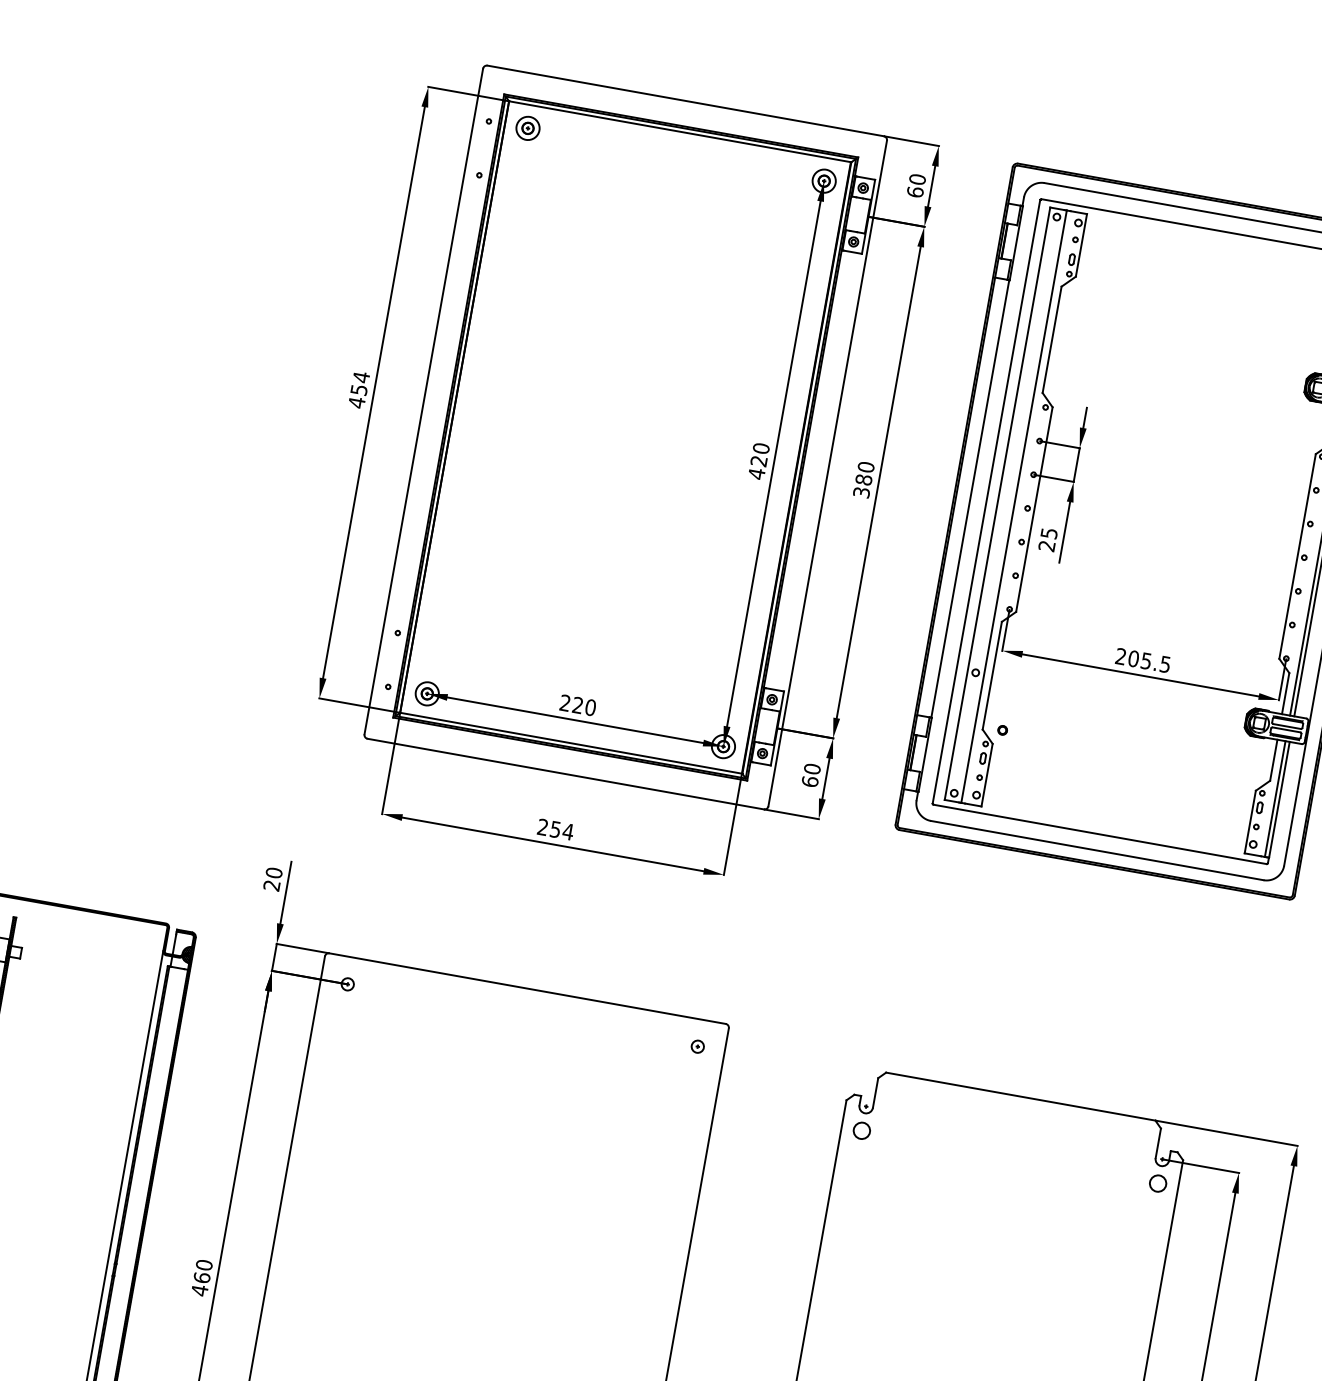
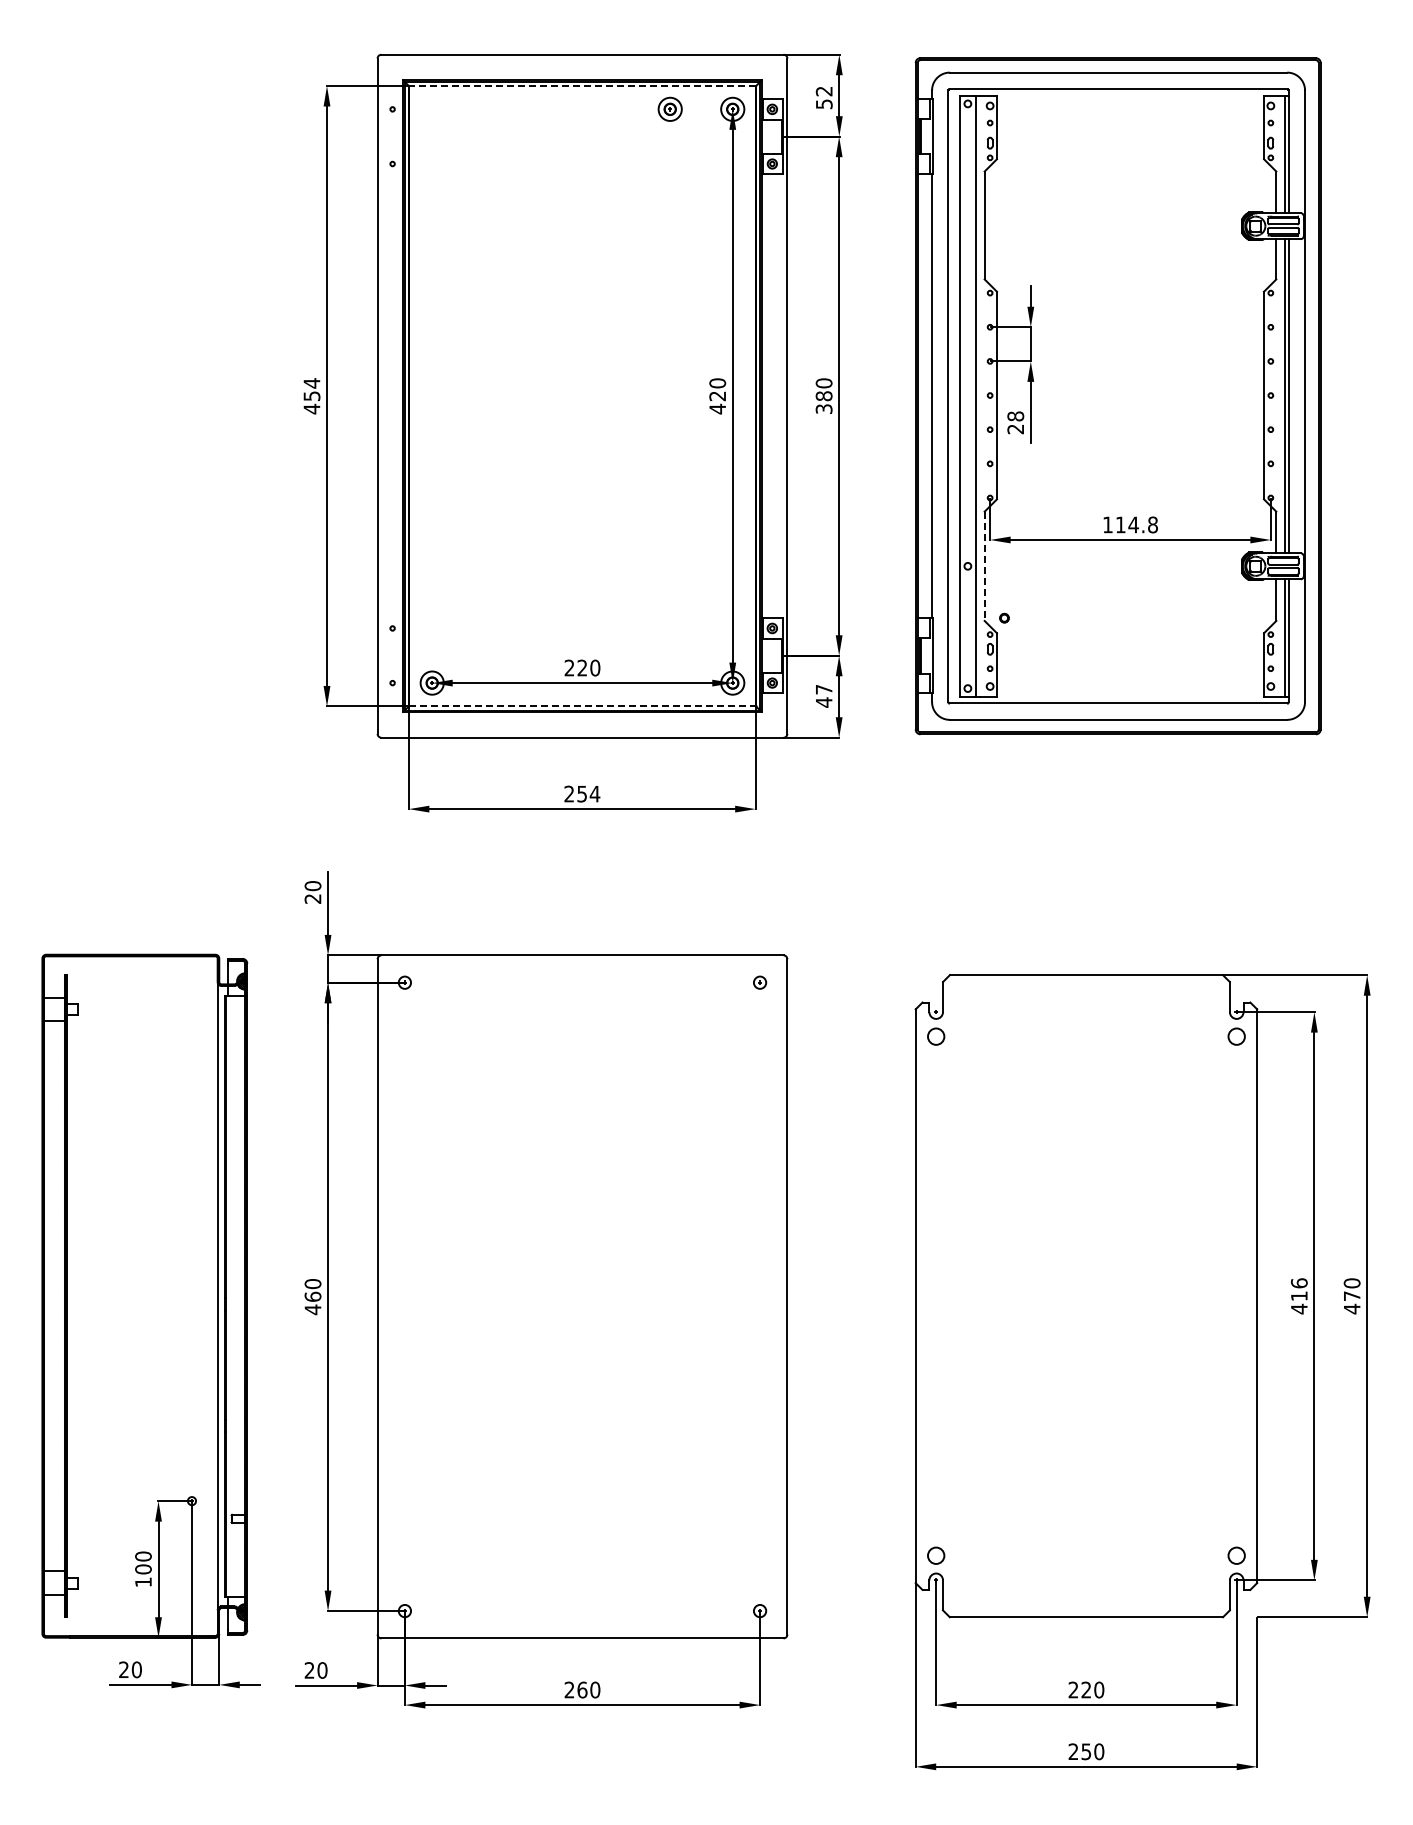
part: (527, 127) -> (669, 108), moved
line: (680, 132) -> (582, 86), solid -> dashed
text: (915, 185) -> (823, 97), 60 -> 52
text: (1048, 533) -> (1015, 416), 25 -> 28
text: (1143, 660) -> (1130, 524), 205.5 -> 114.8
line: (992, 675) -> (984, 566), solid -> dashed
line: (571, 743) -> (582, 706), solid -> dashed
text: (810, 774) -> (823, 695), 60 -> 47

